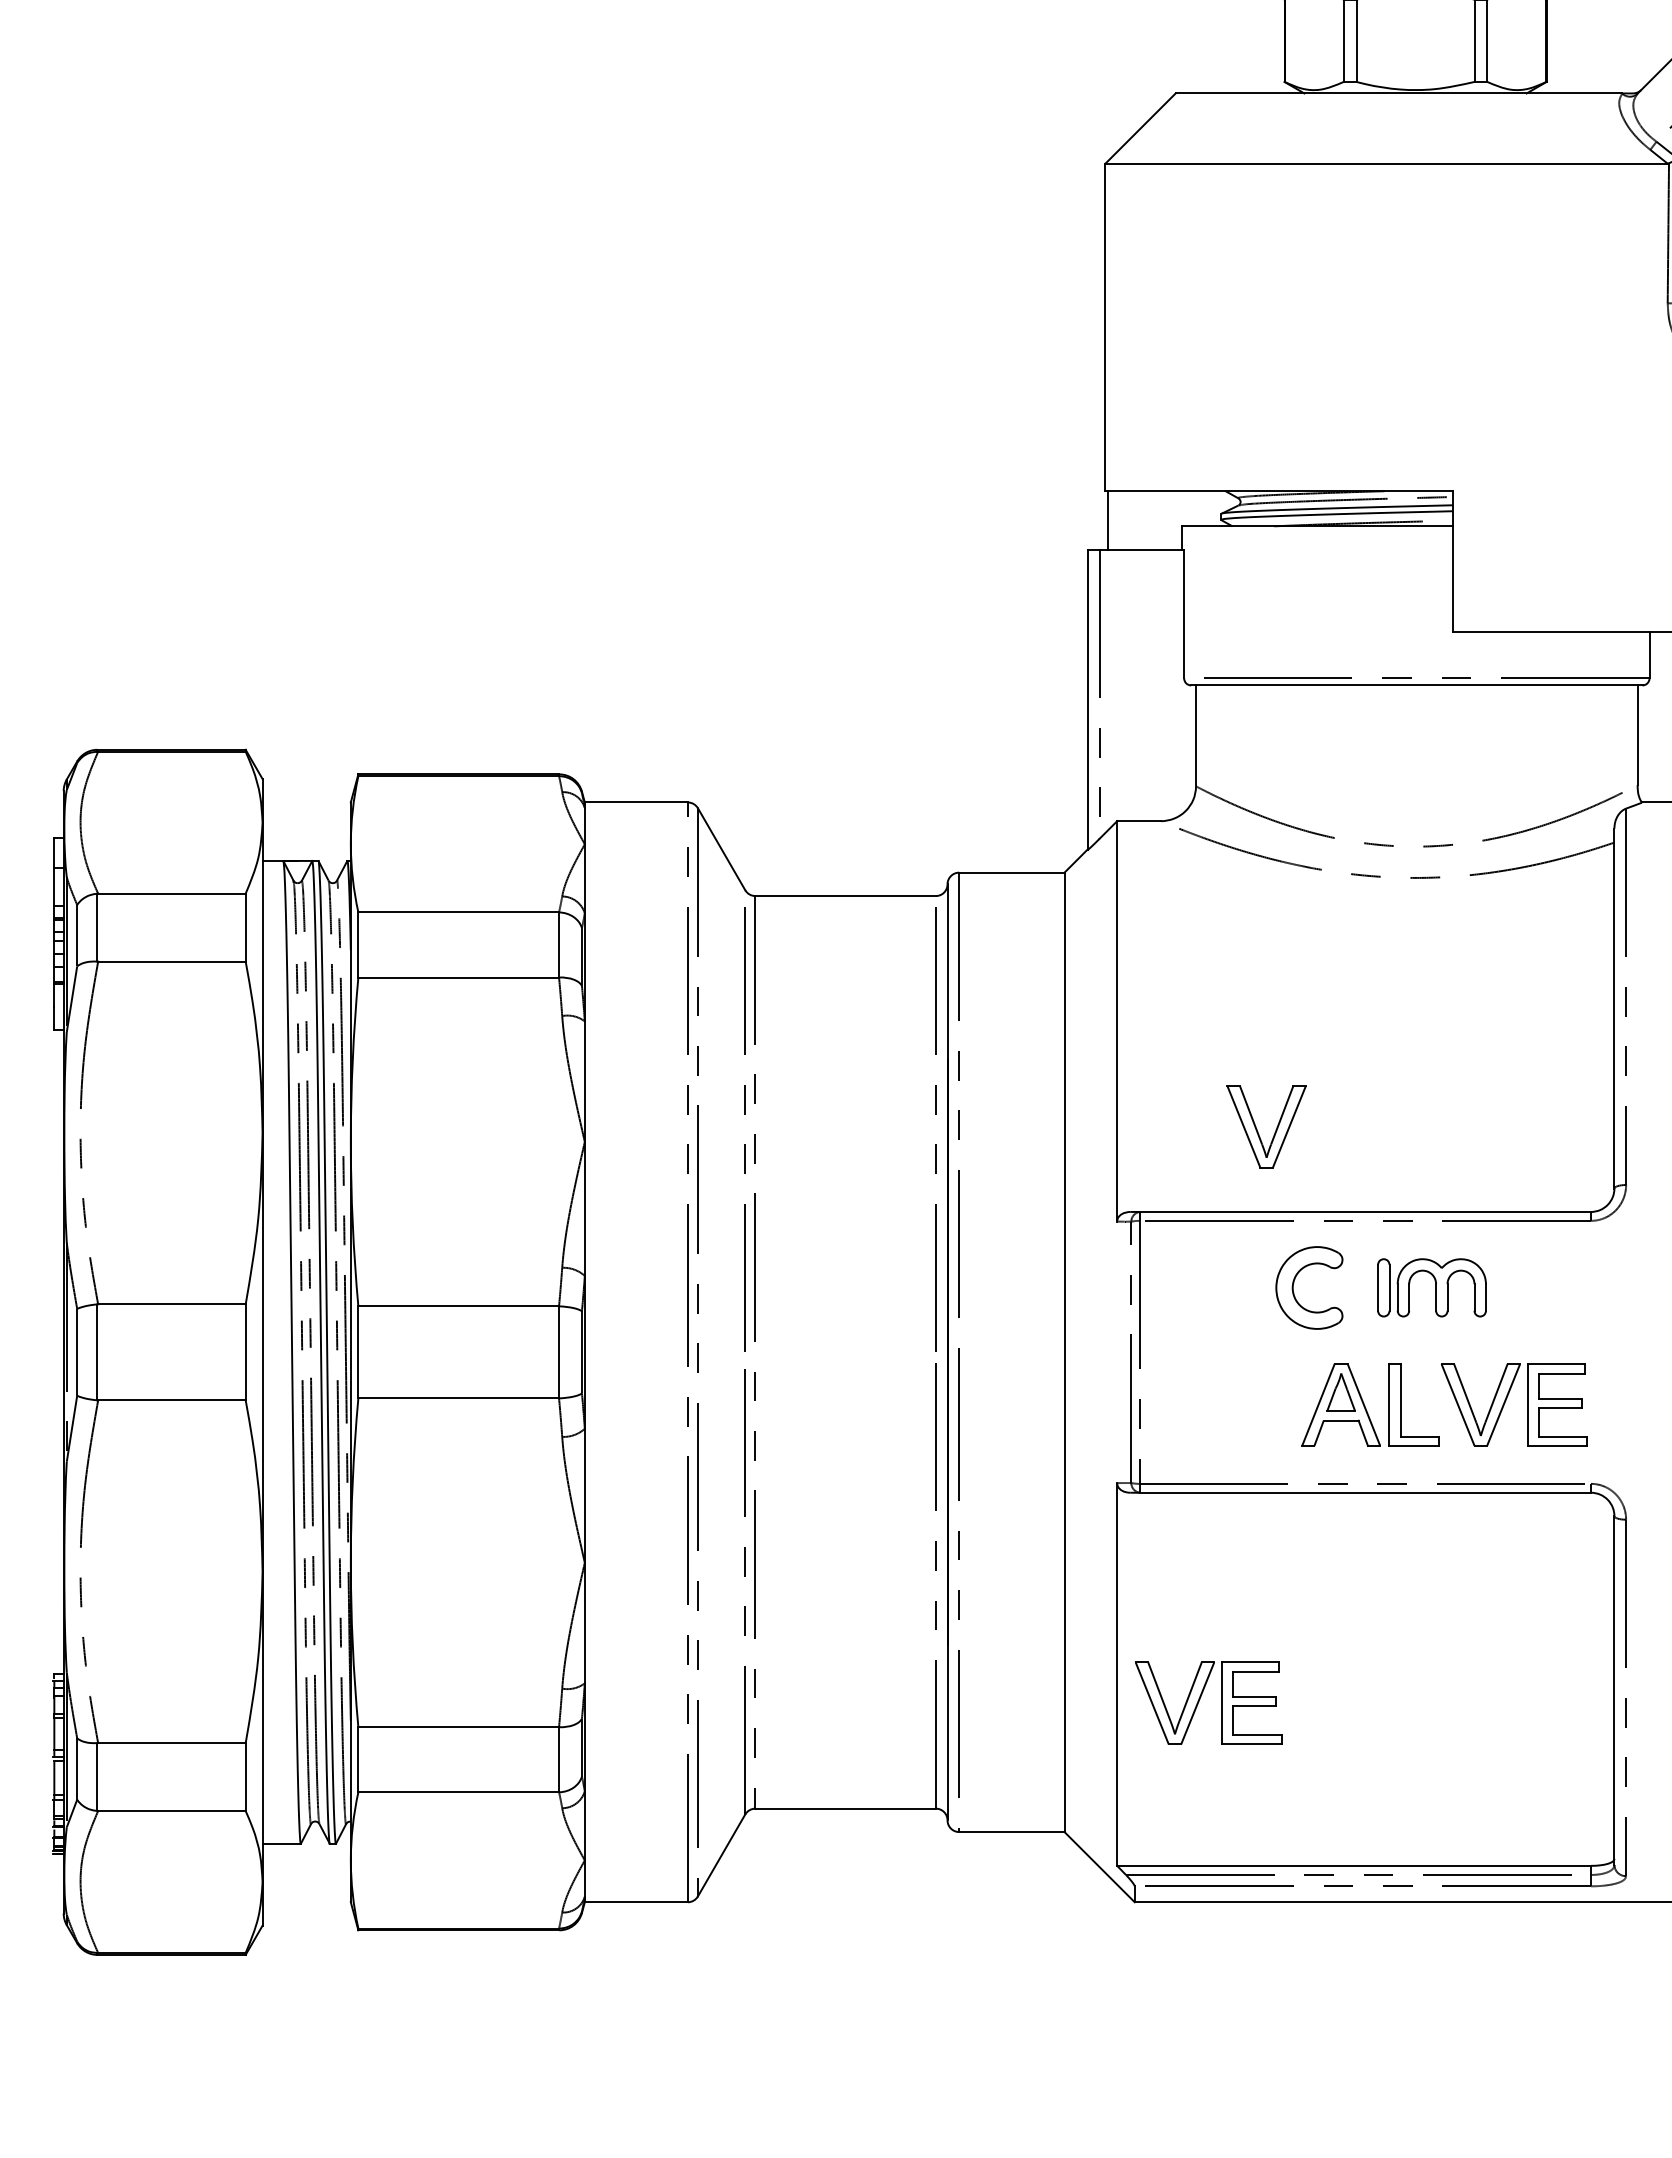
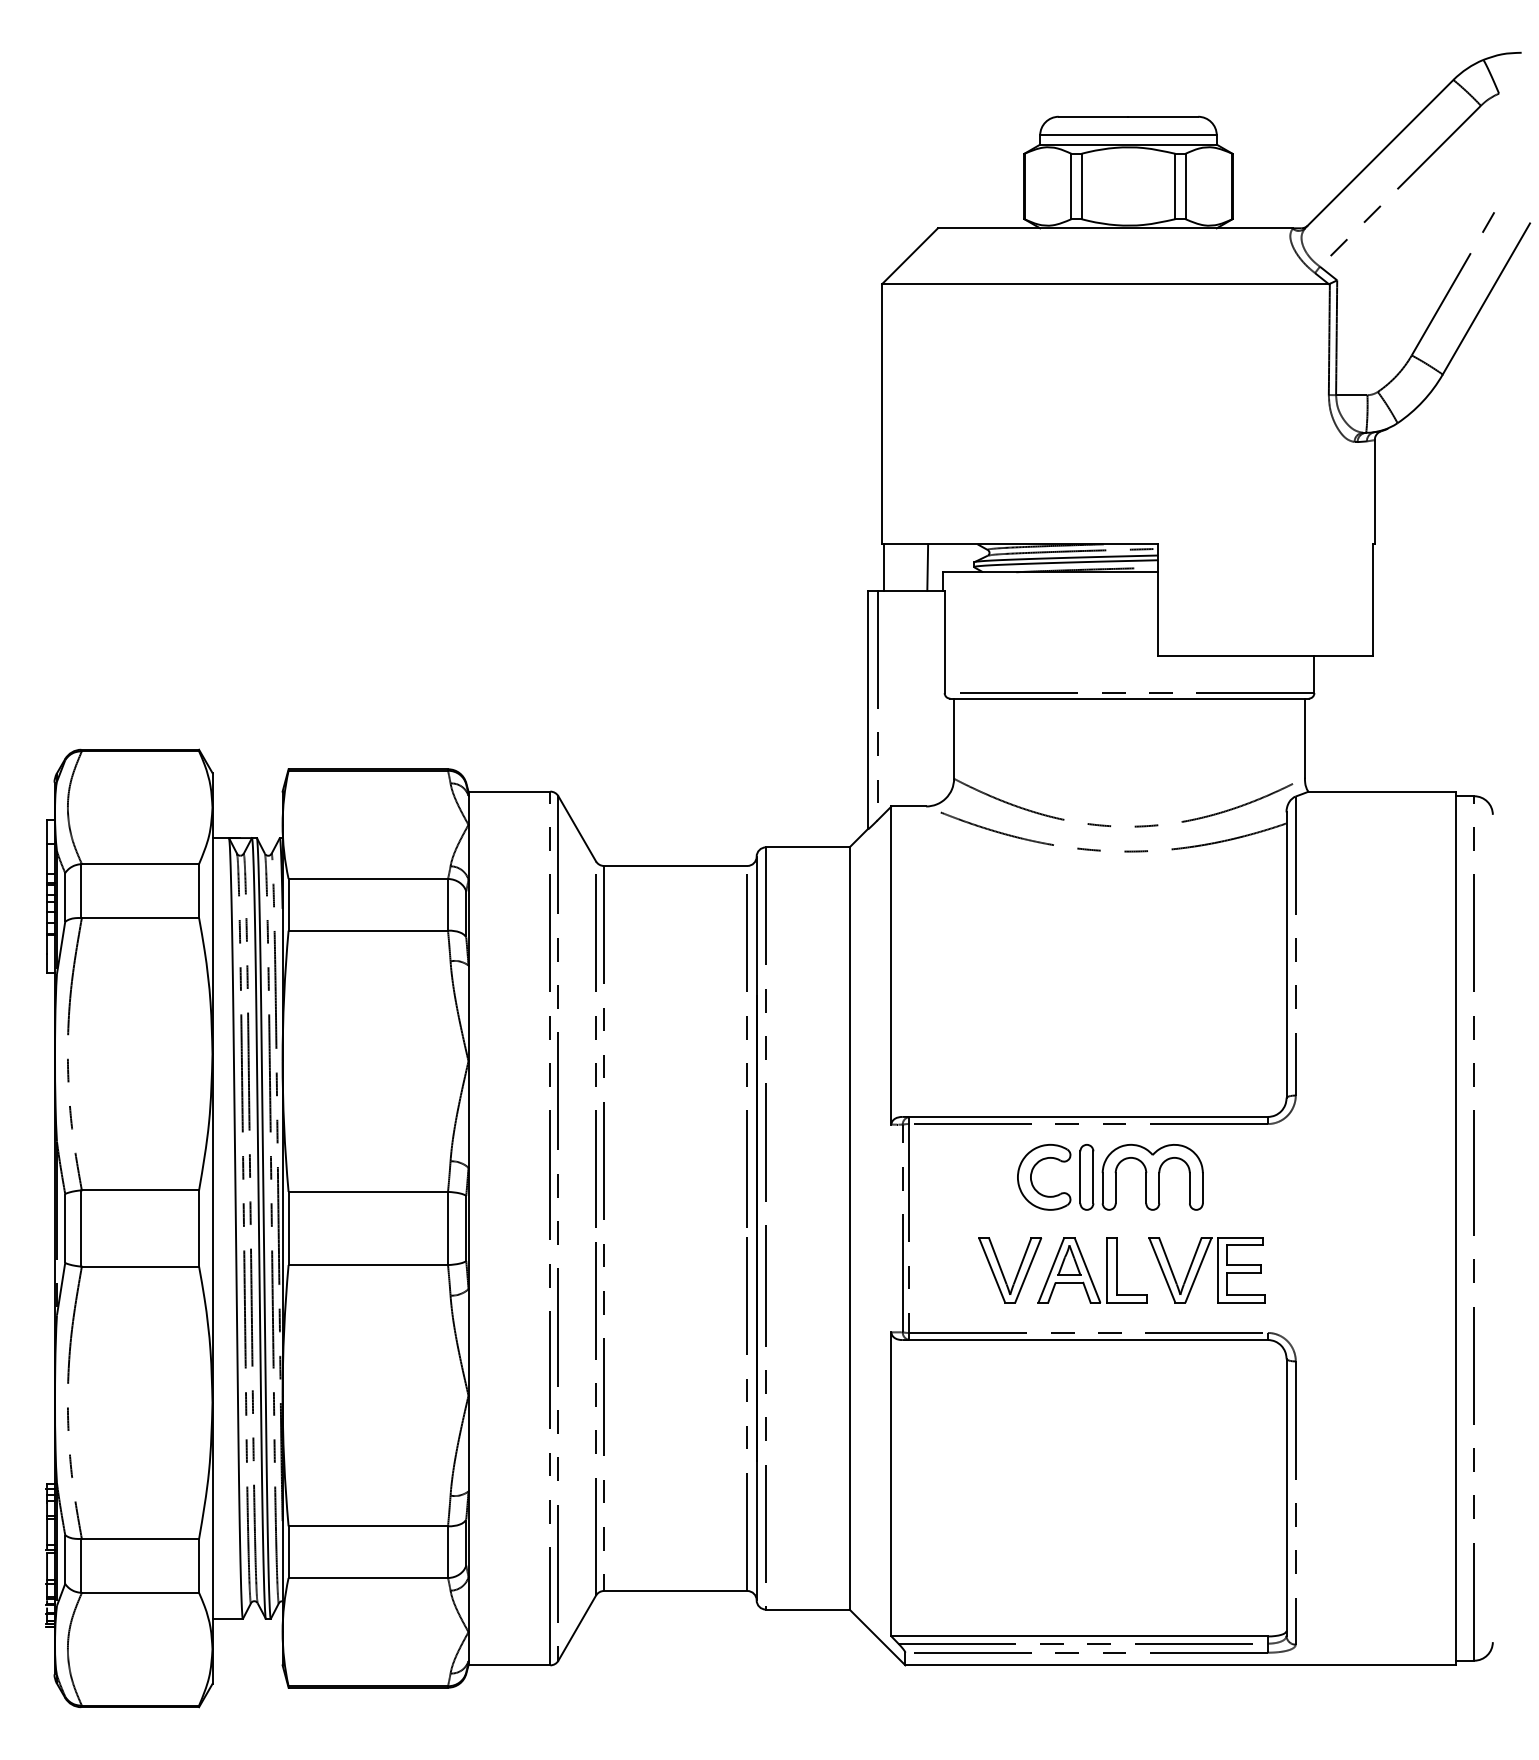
line: (1162, 520) -> (927, 567), added
part: (1274, 1130) -> (1016, 1273), moved
part: (1431, 1286) -> (1141, 1176), size x1.43
part: (1200, 1701) -> (957, 1505), removed

